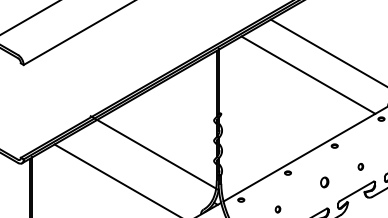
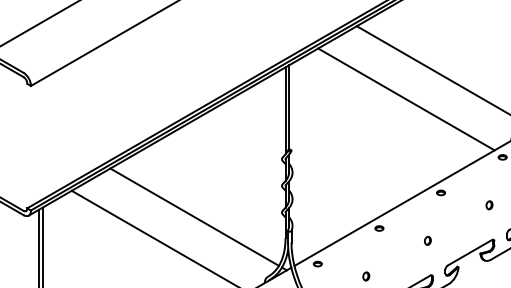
line: (154, 152) -> (194, 216), moved
part: (360, 167) -> (489, 205), moved
part: (324, 182) -> (427, 240), size x0.62

